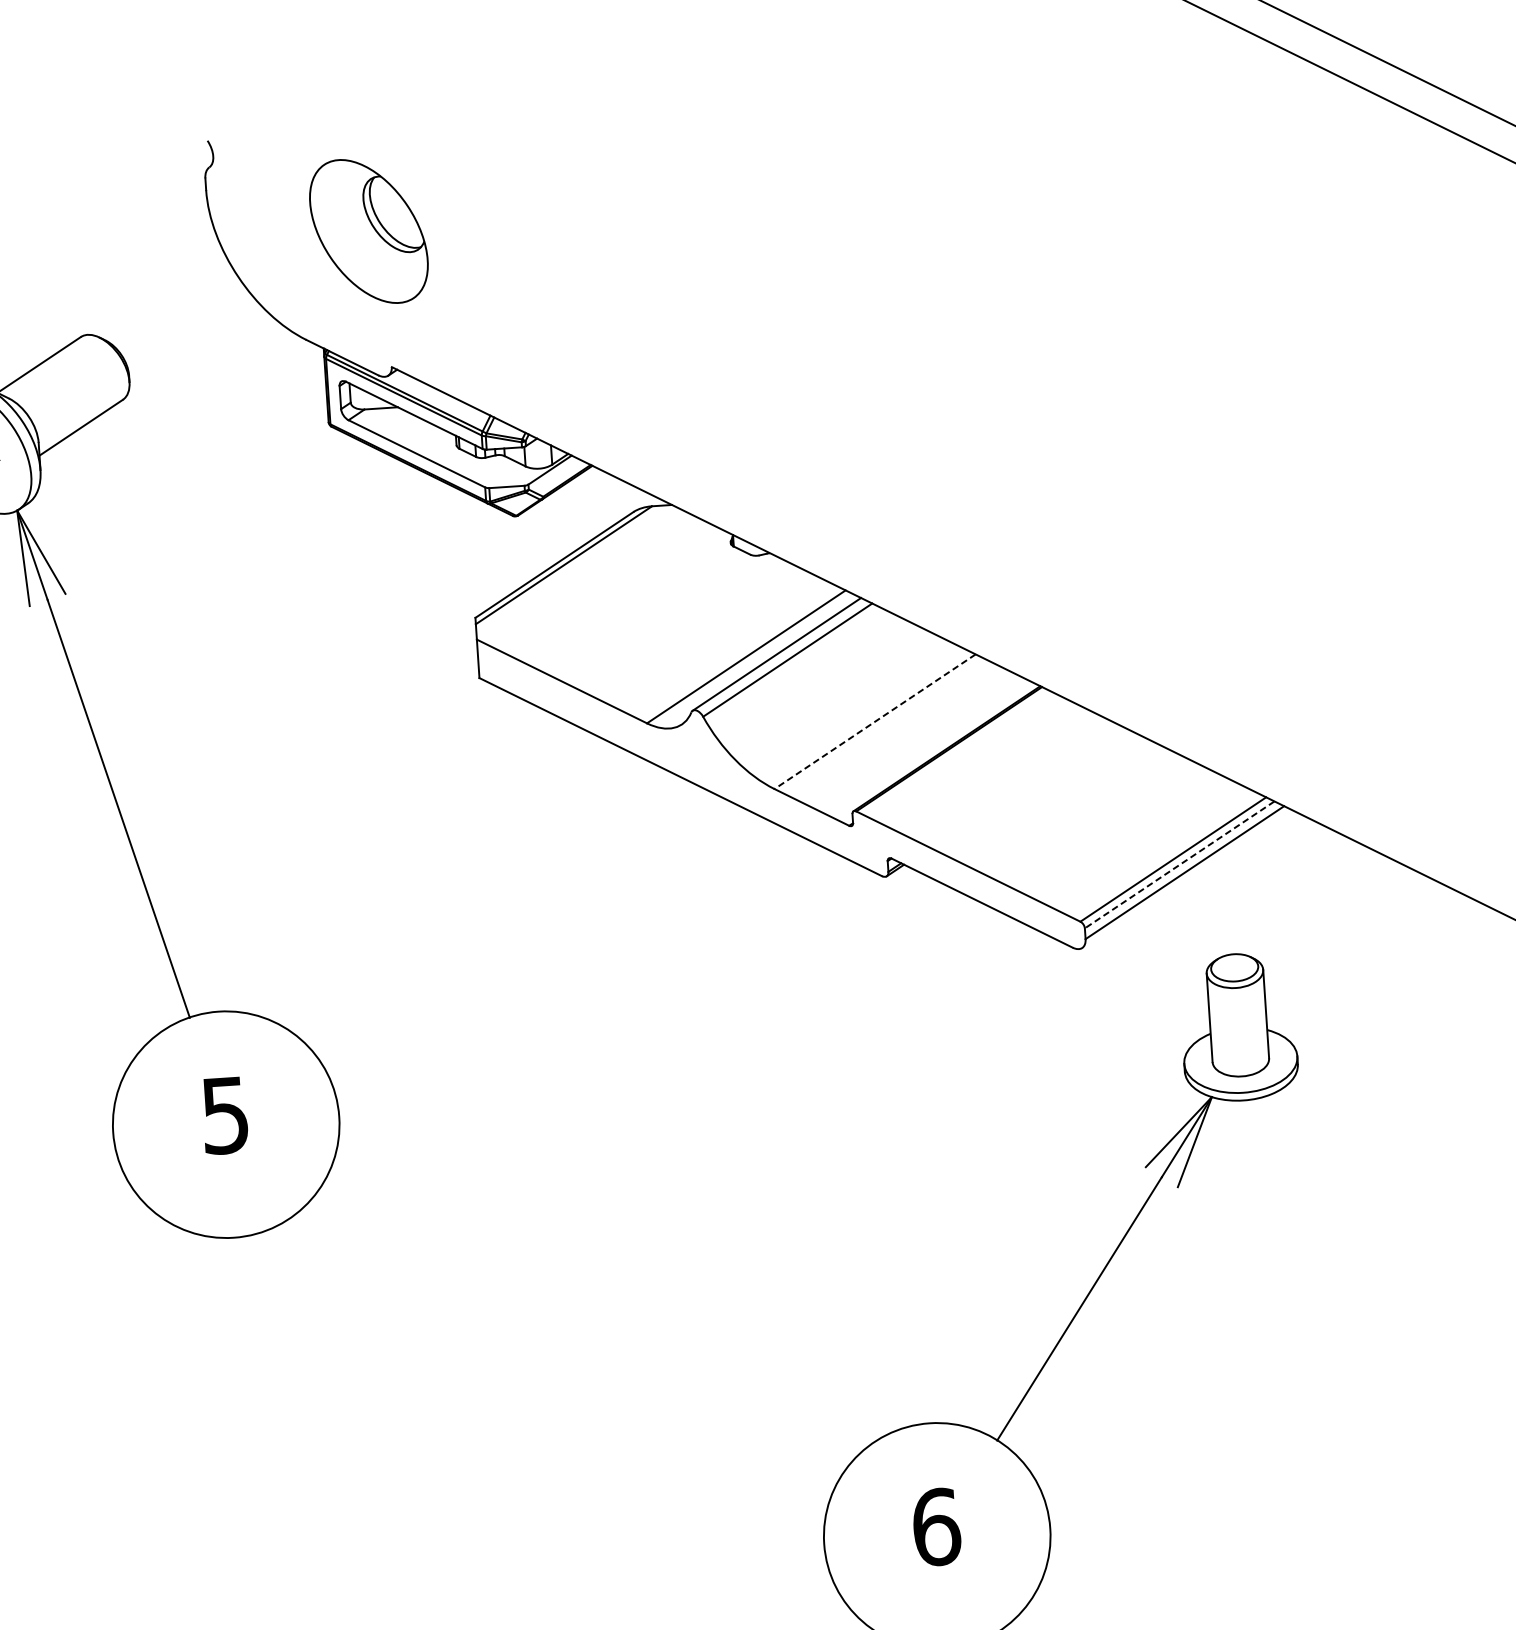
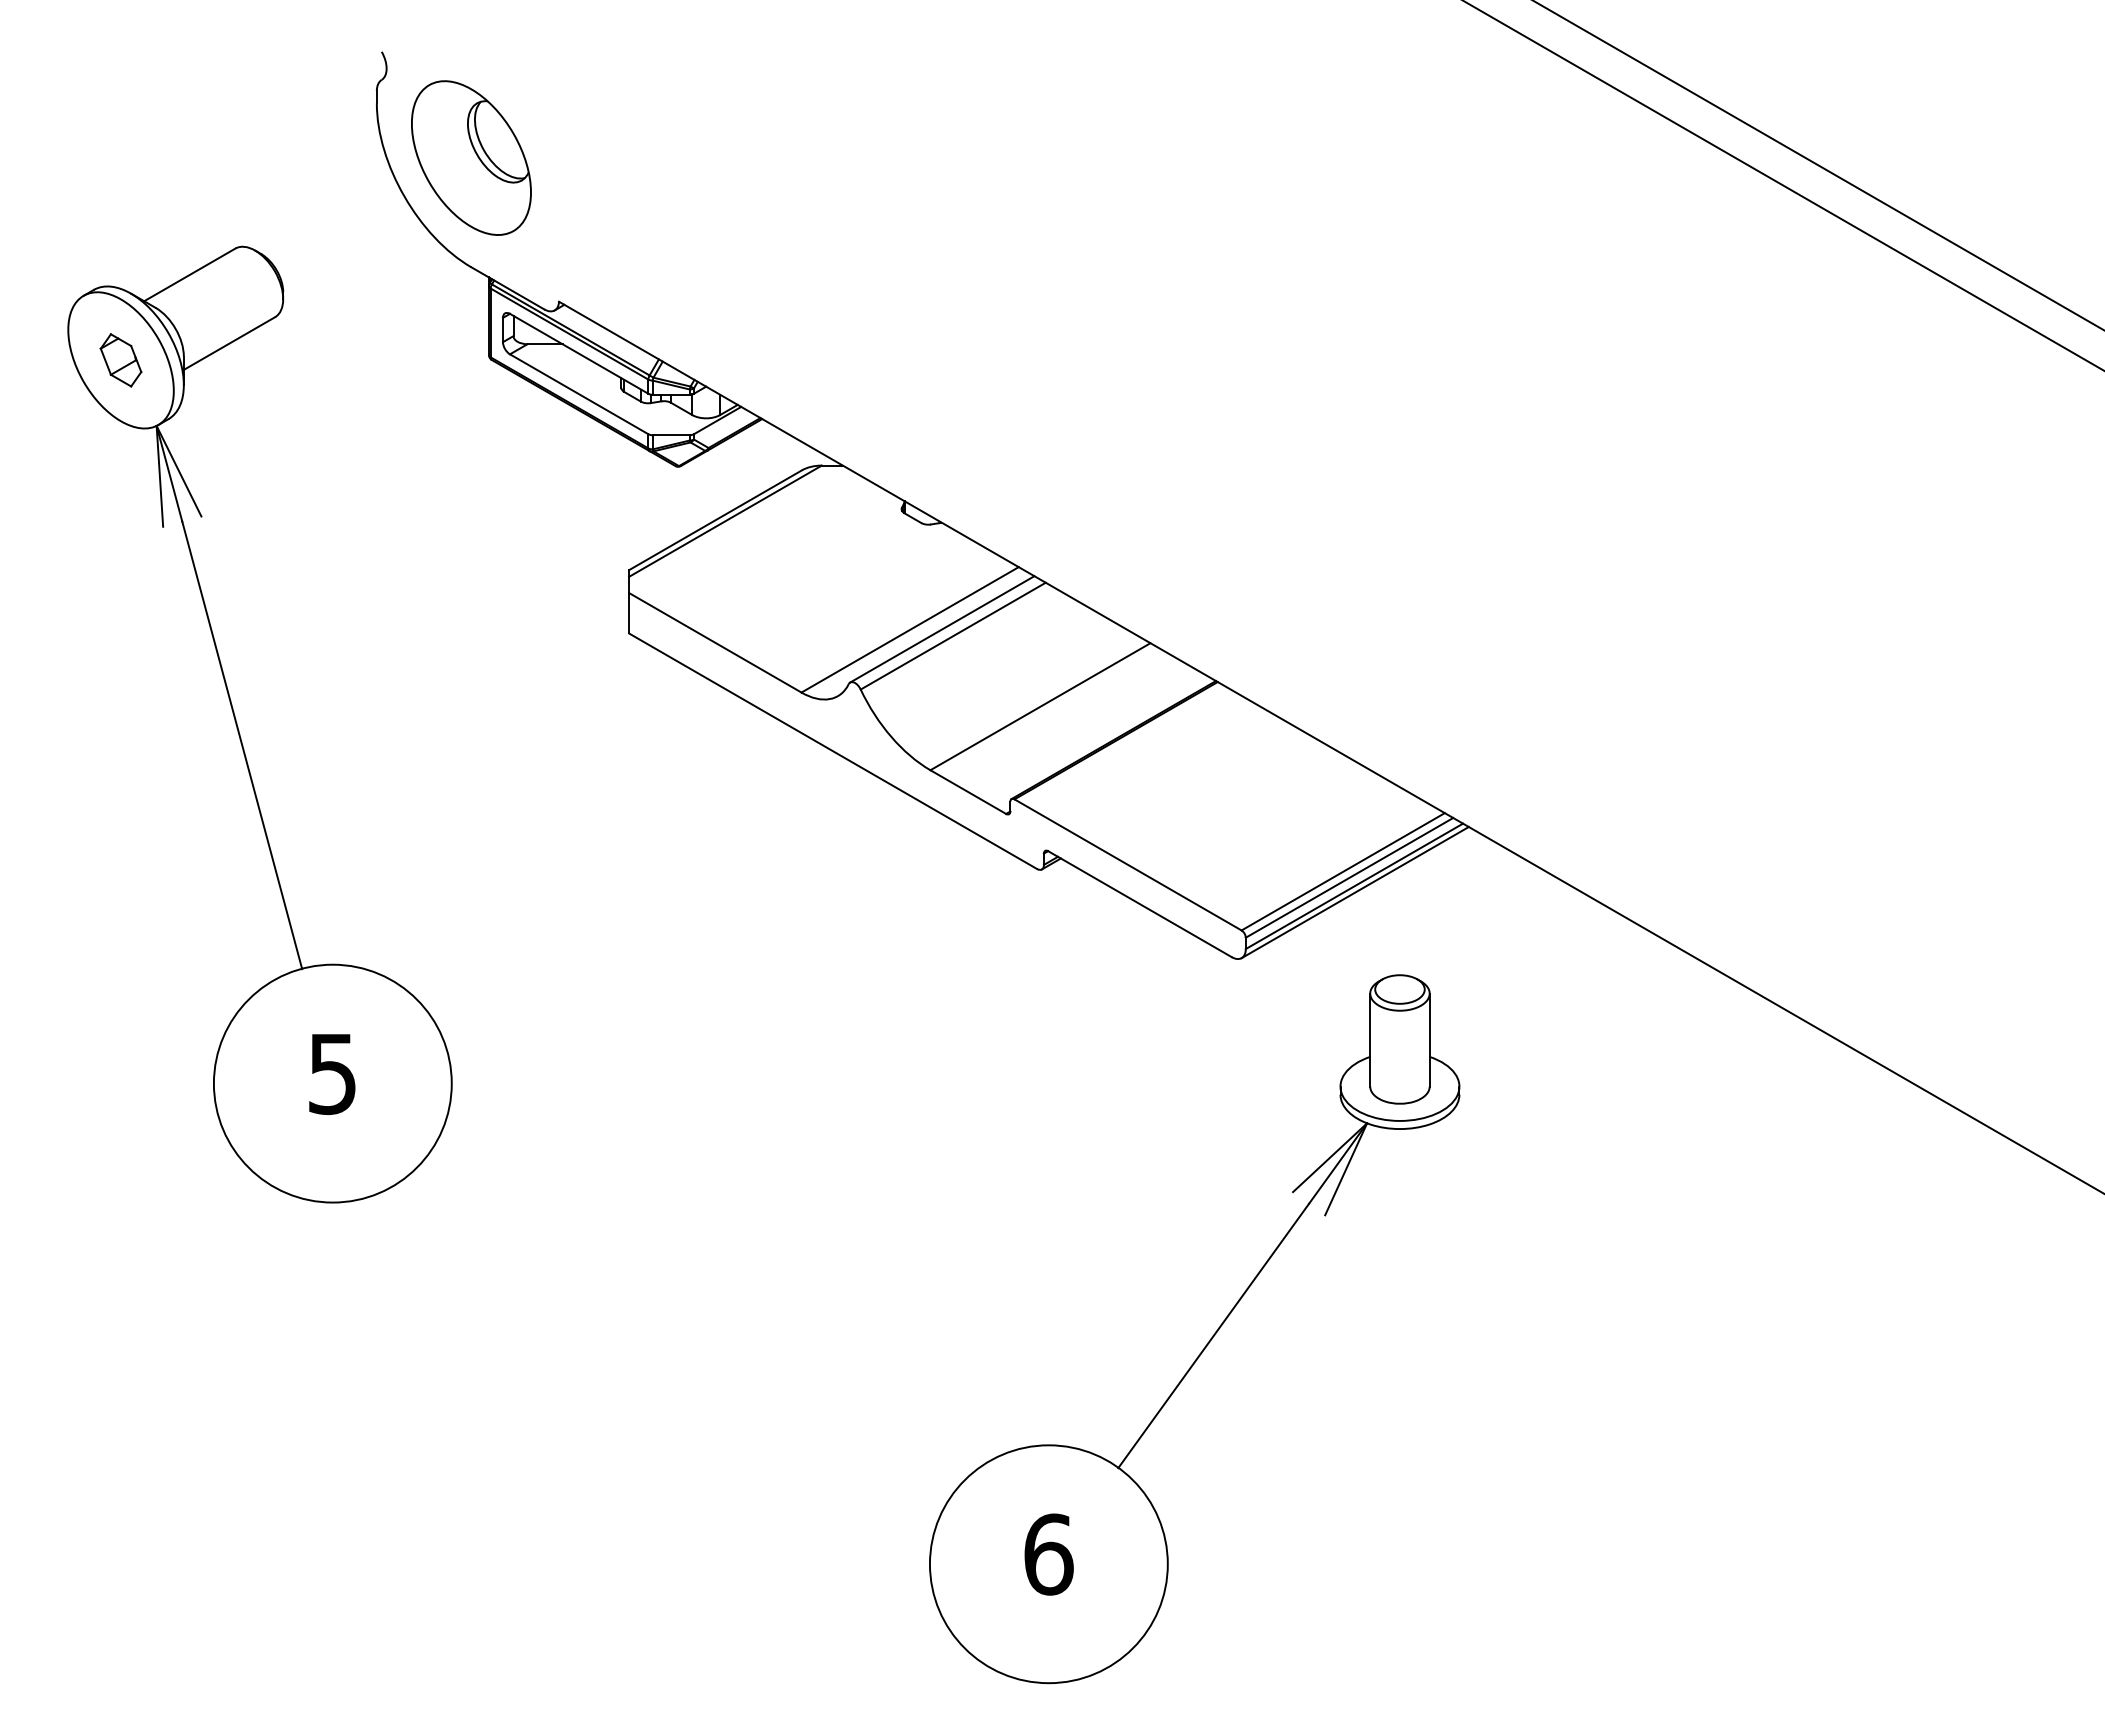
part: (368, 230) -> (471, 157), moved
line: (875, 721) -> (1040, 706), dashed -> solid
line: (1179, 864) -> (1349, 877), dashed -> solid
line: (1185, 878) -> (1354, 892), added

